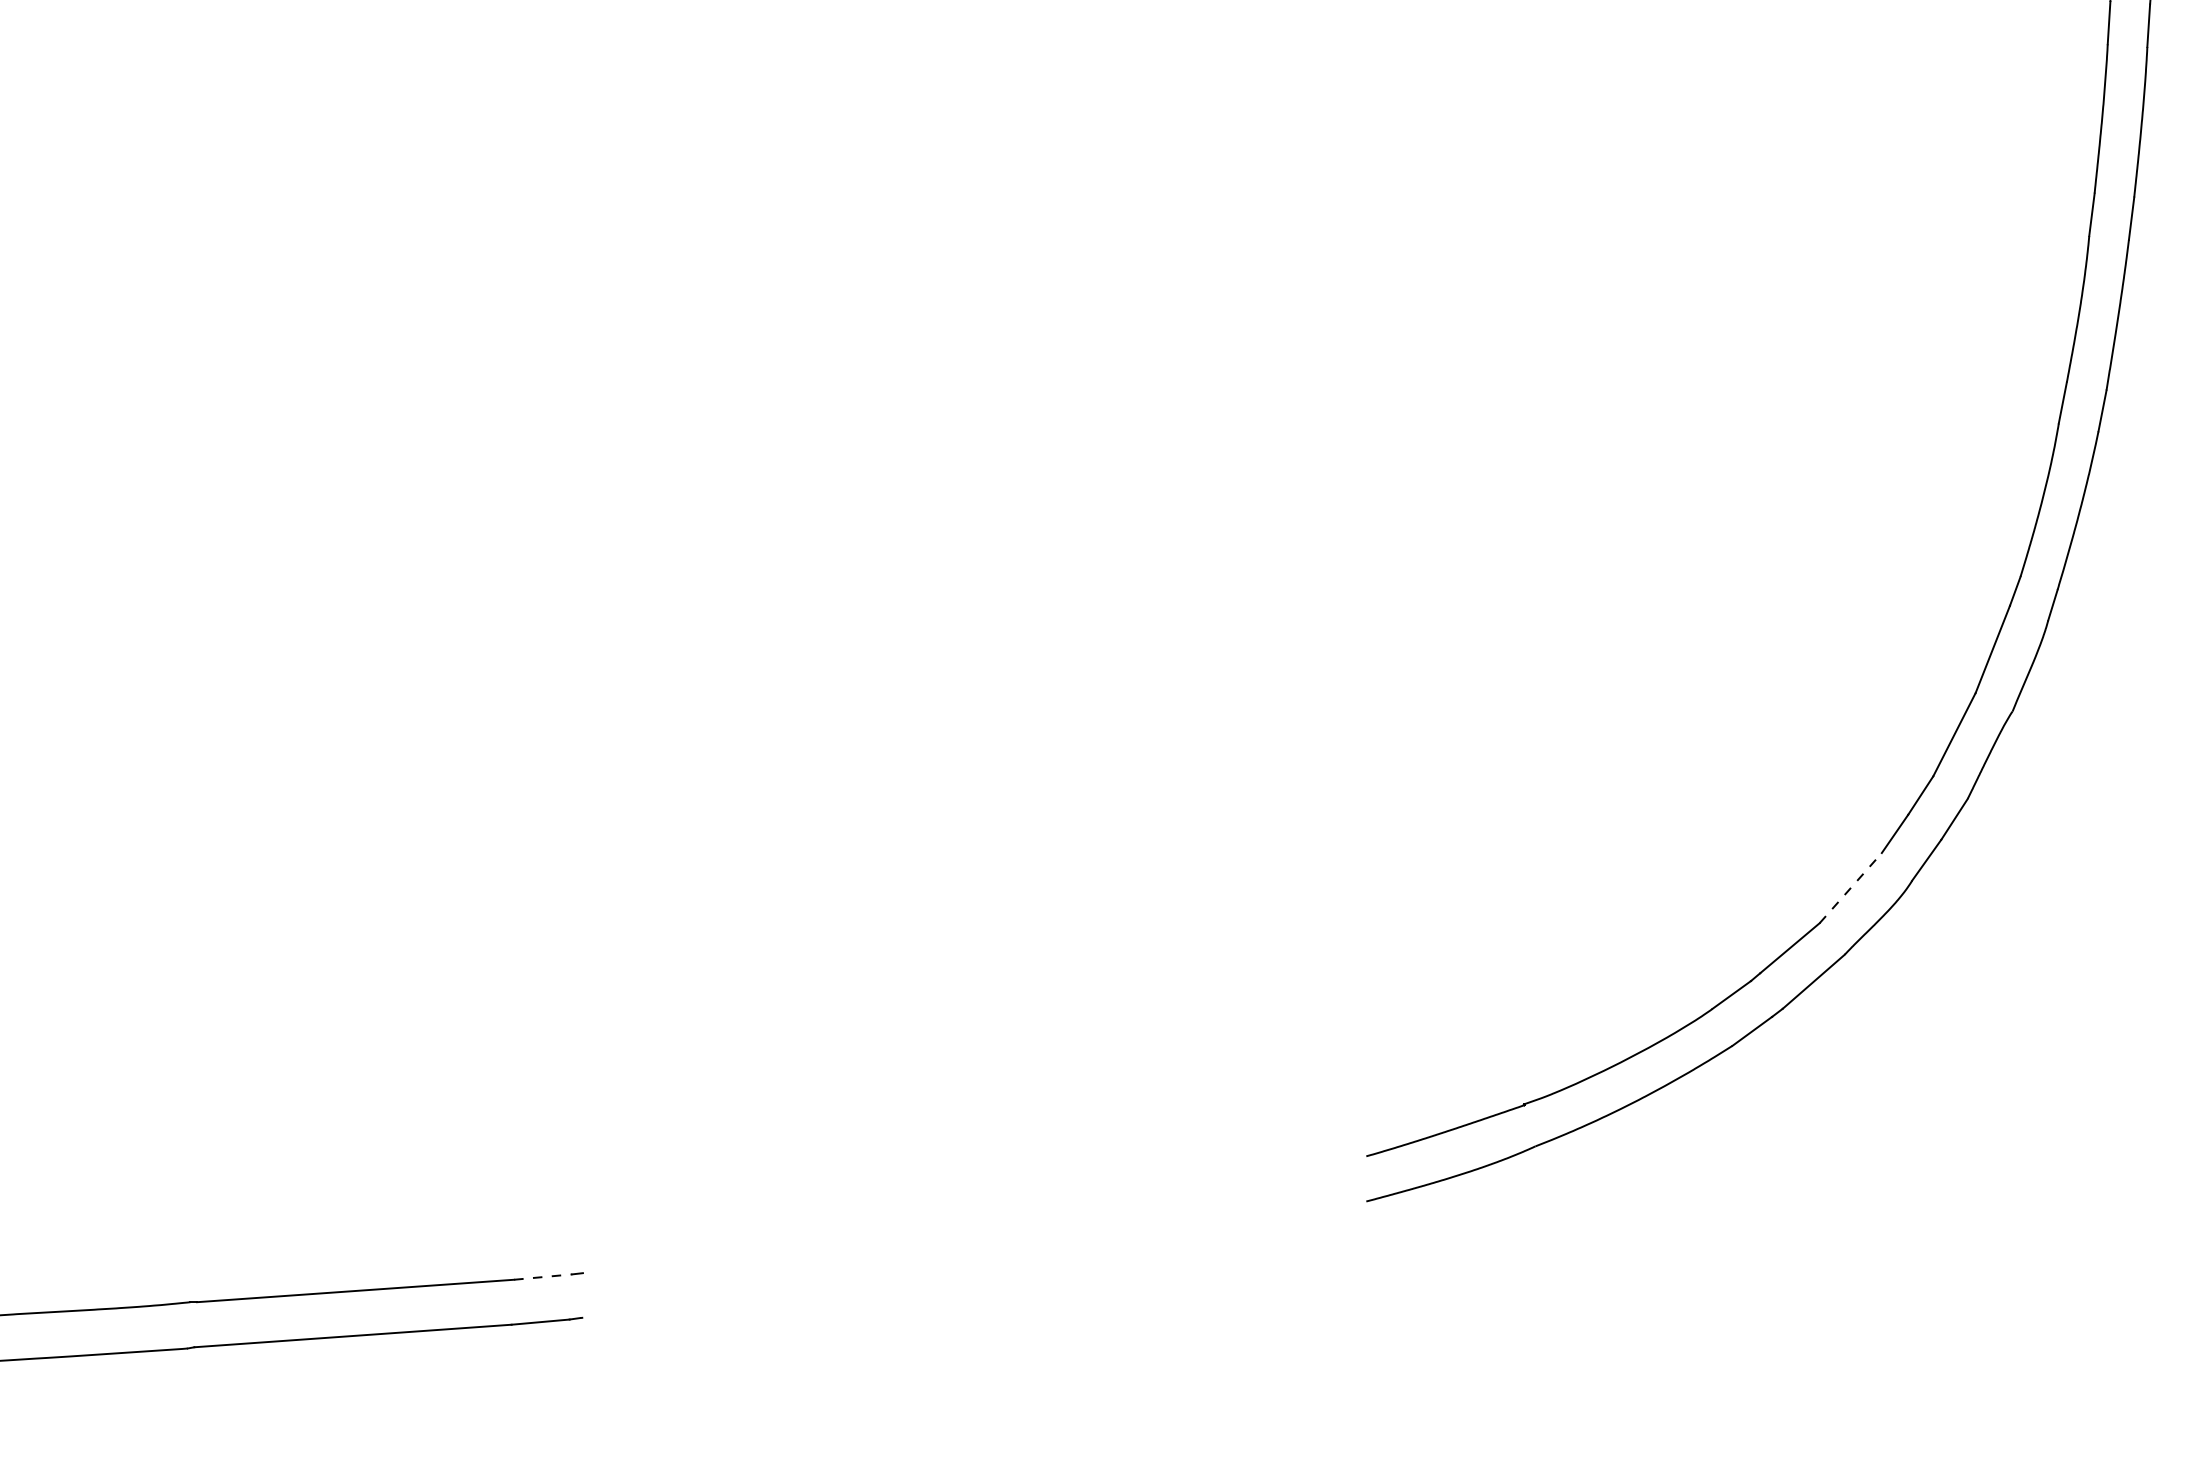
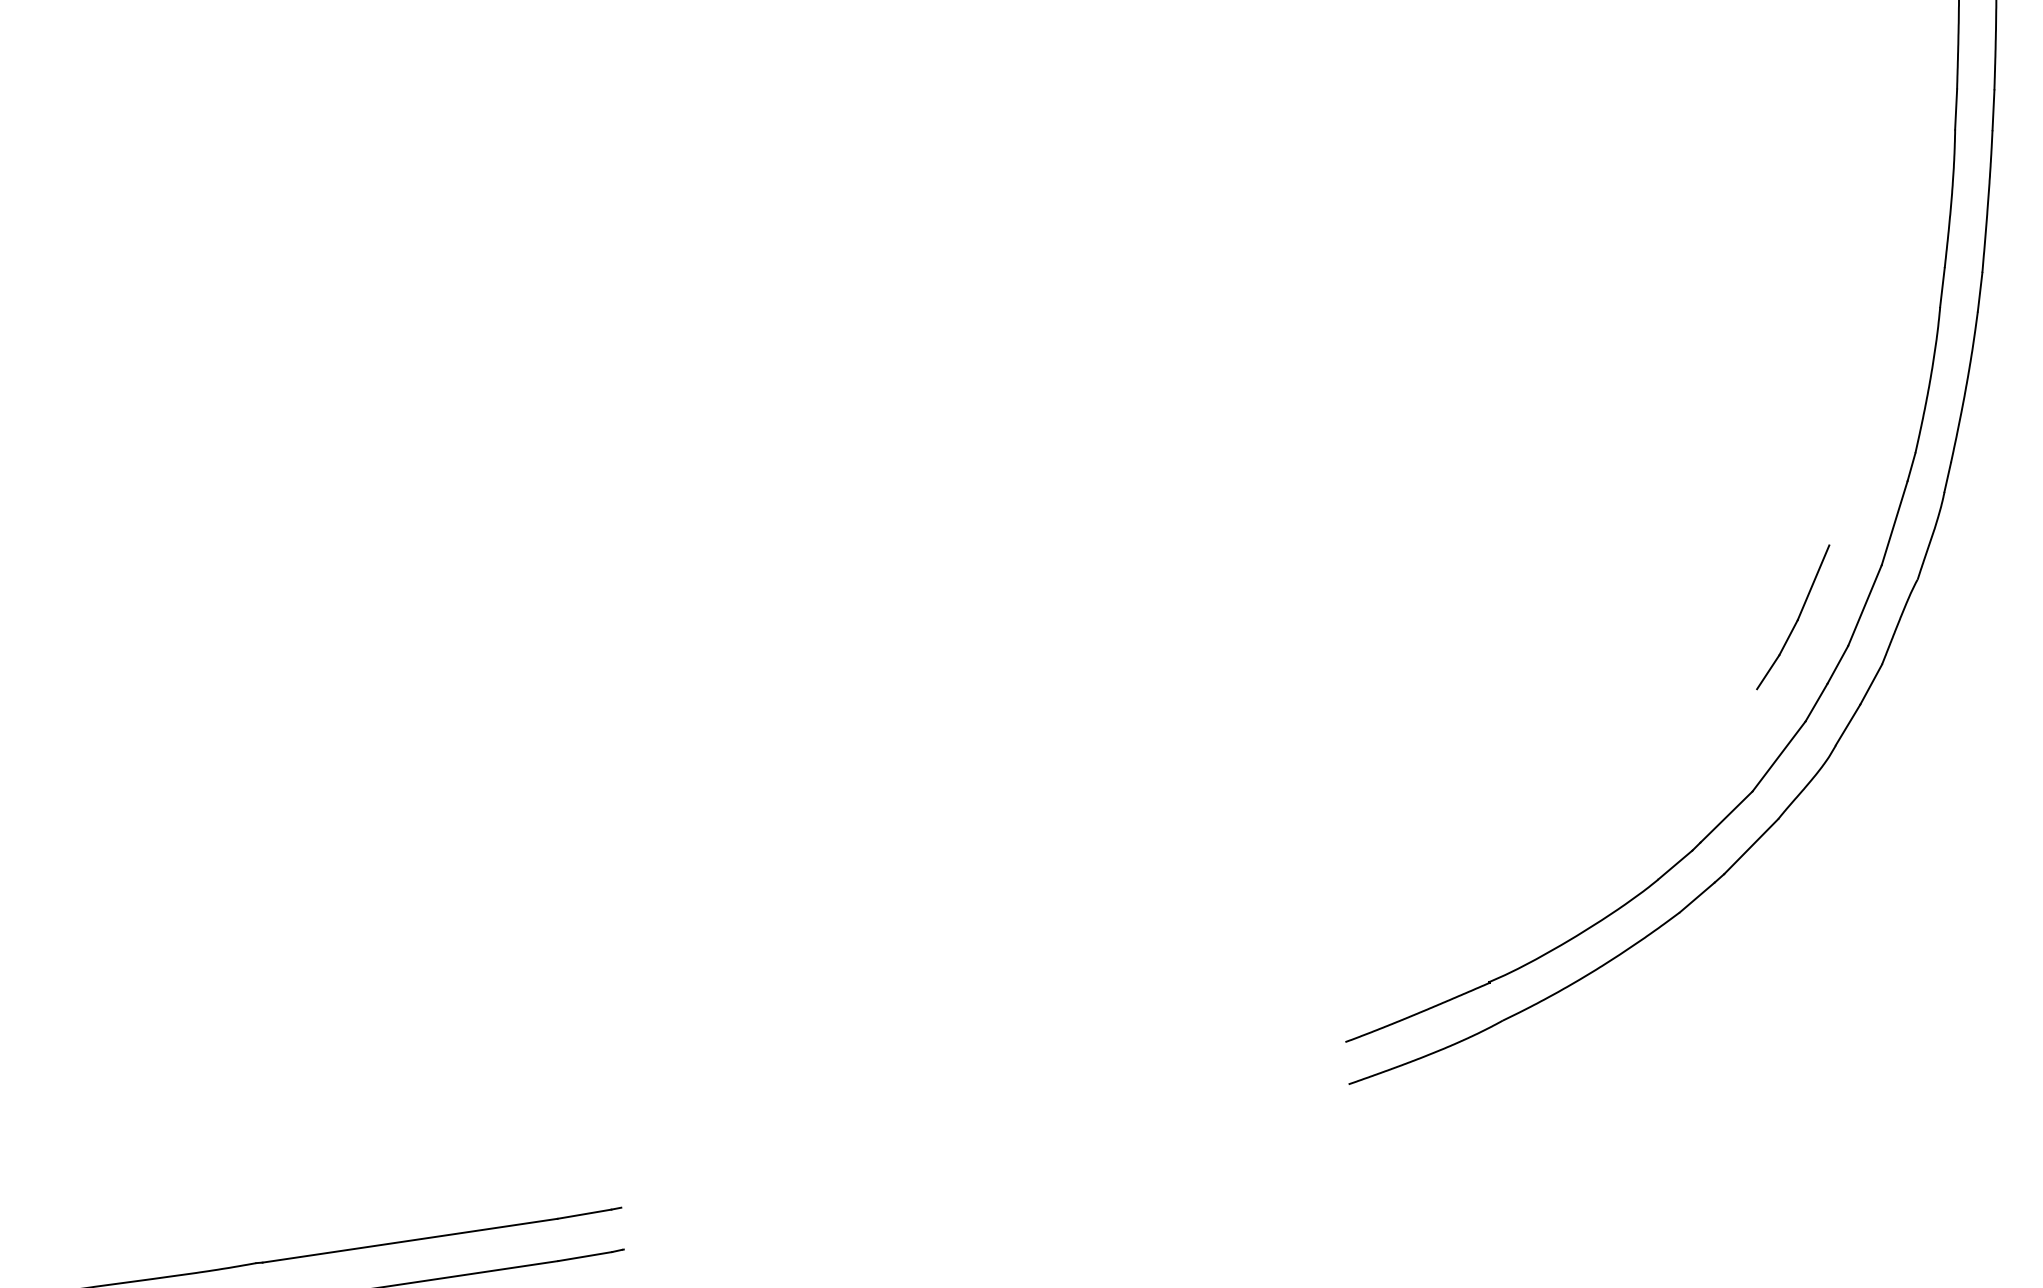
part: (1876, 740) -> (1792, 616), added
line: (1850, 888) -> (1778, 756), dashed -> solid
line: (543, 1277) -> (584, 1214), dashed -> solid

